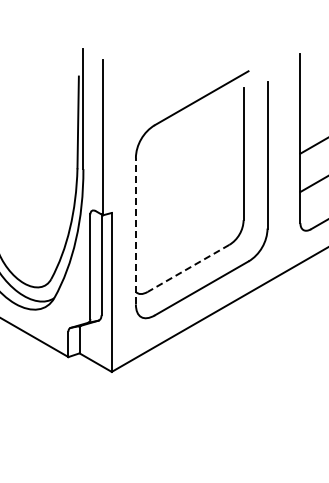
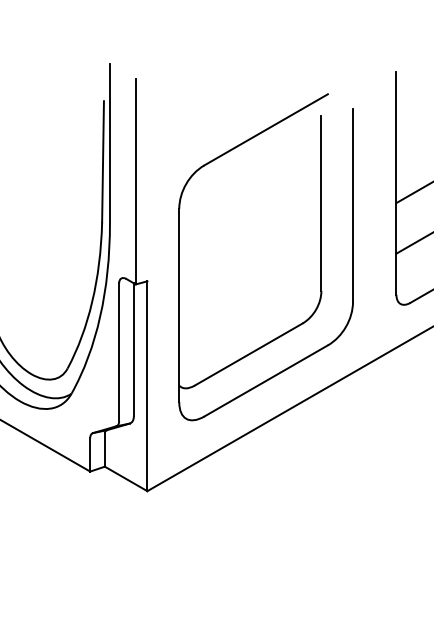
line: (135, 230) -> (178, 304), dashed -> solid
line: (188, 268) -> (248, 354), dashed -> solid

